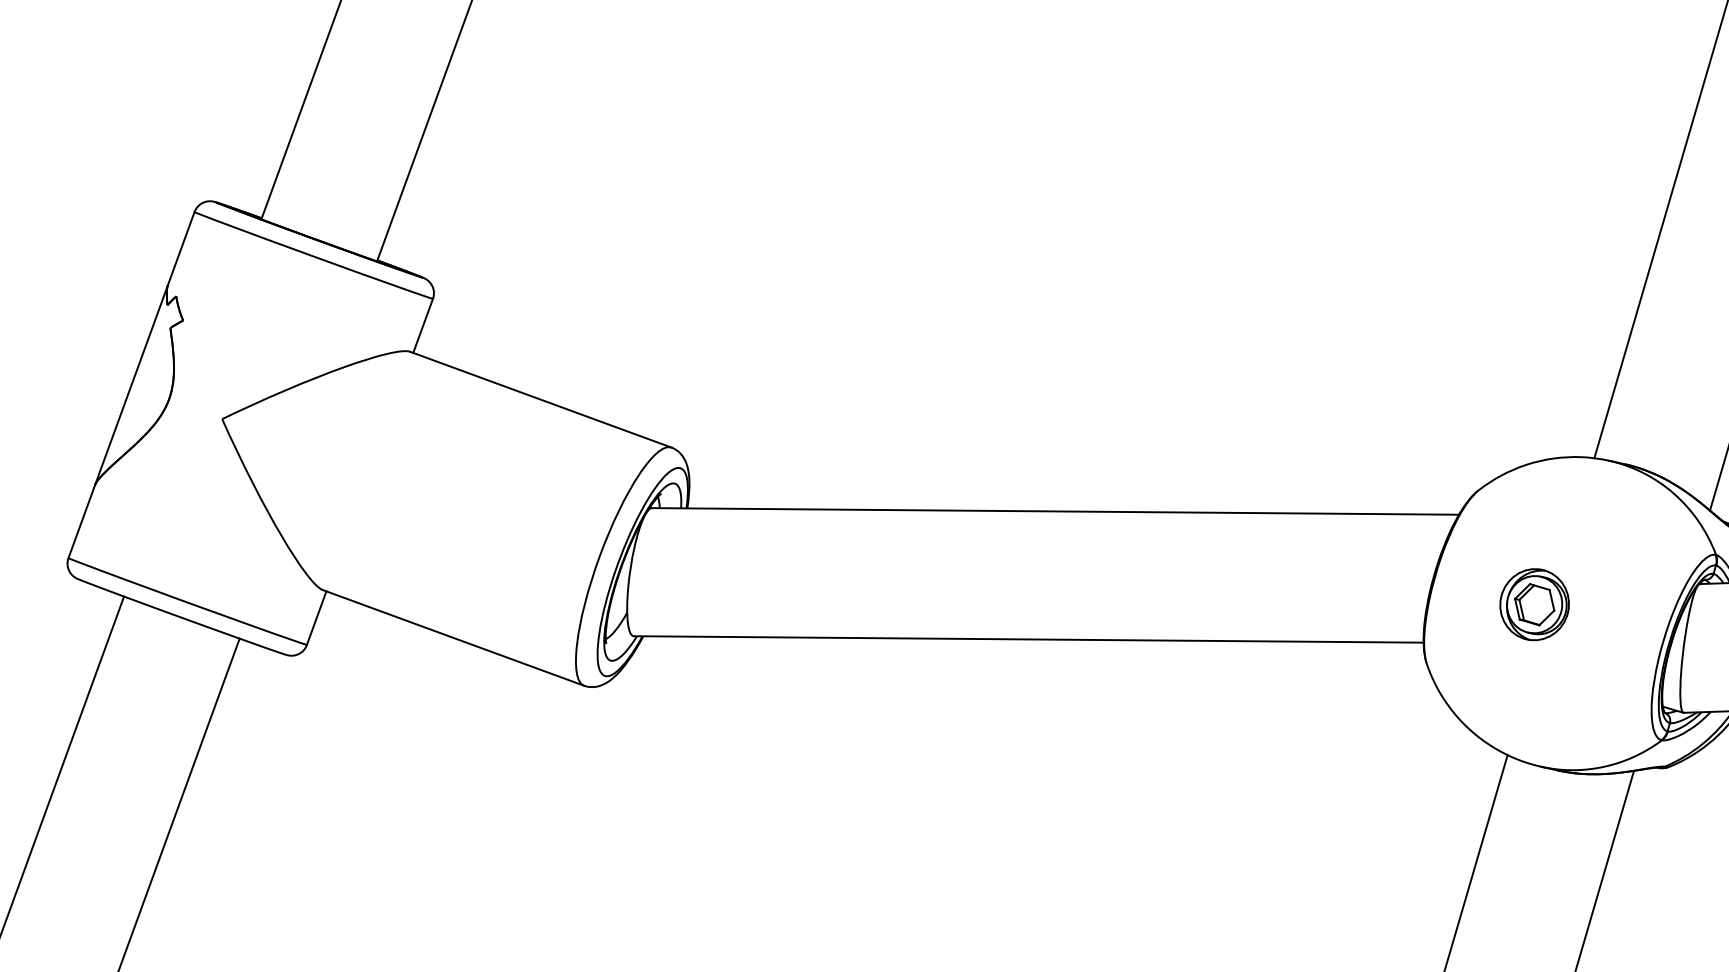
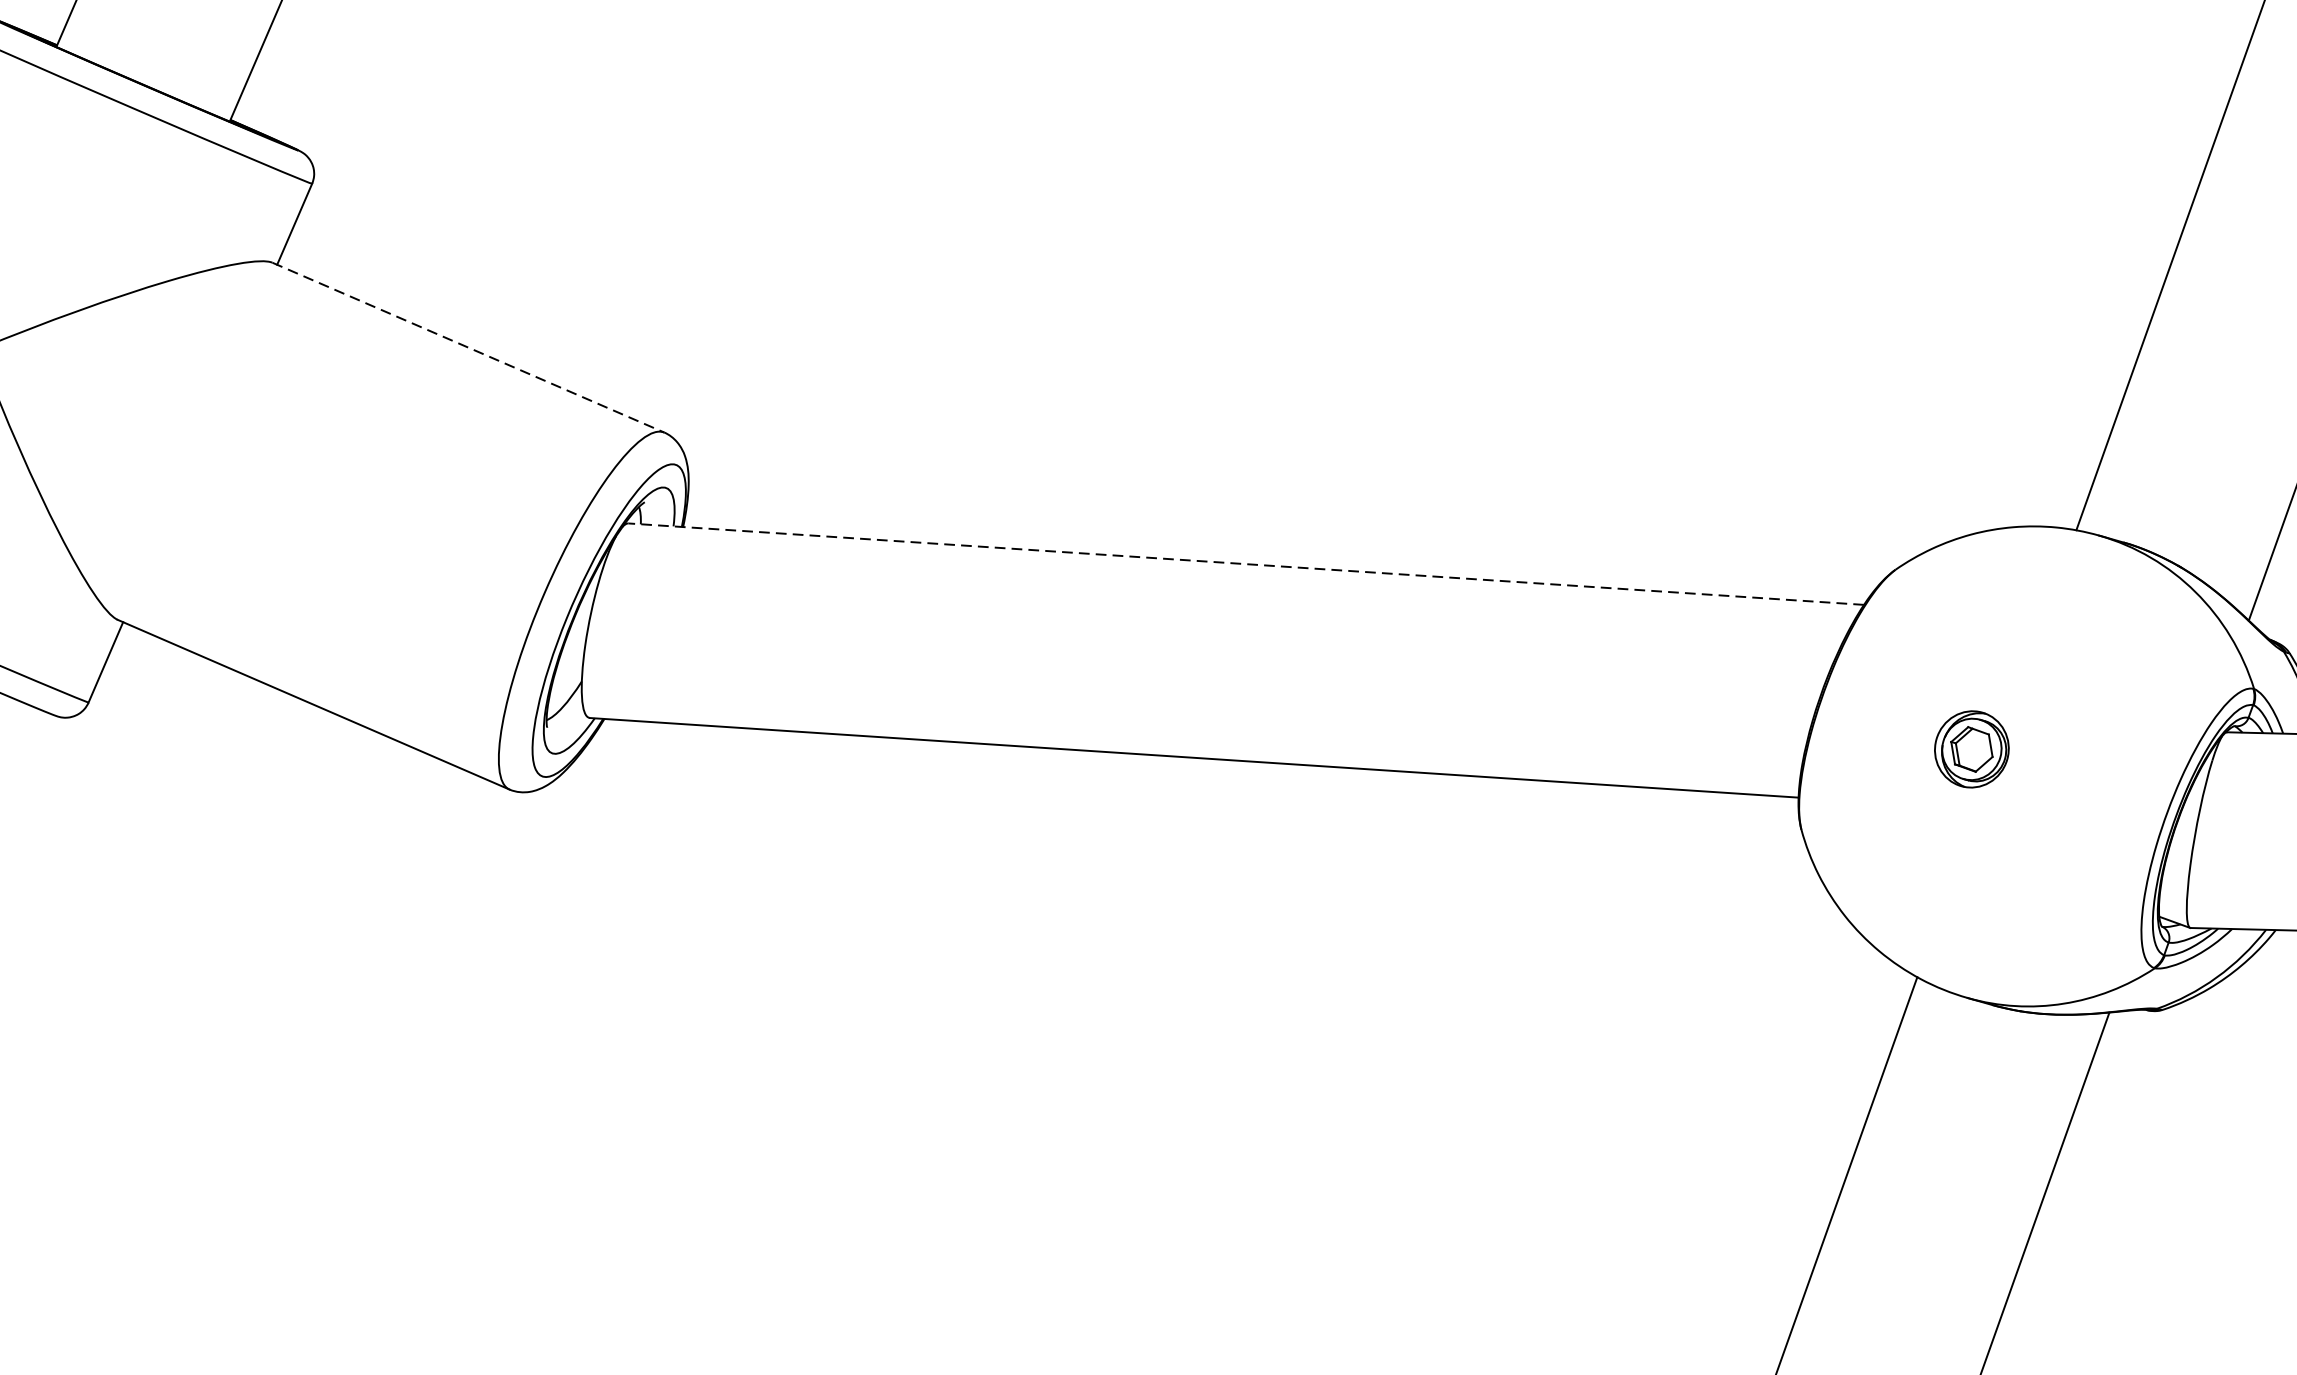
line: (541, 399) -> (469, 347), solid -> dashed
line: (1055, 511) -> (1246, 564), solid -> dashed
part: (1534, 604) -> (1971, 748), size x0.7

